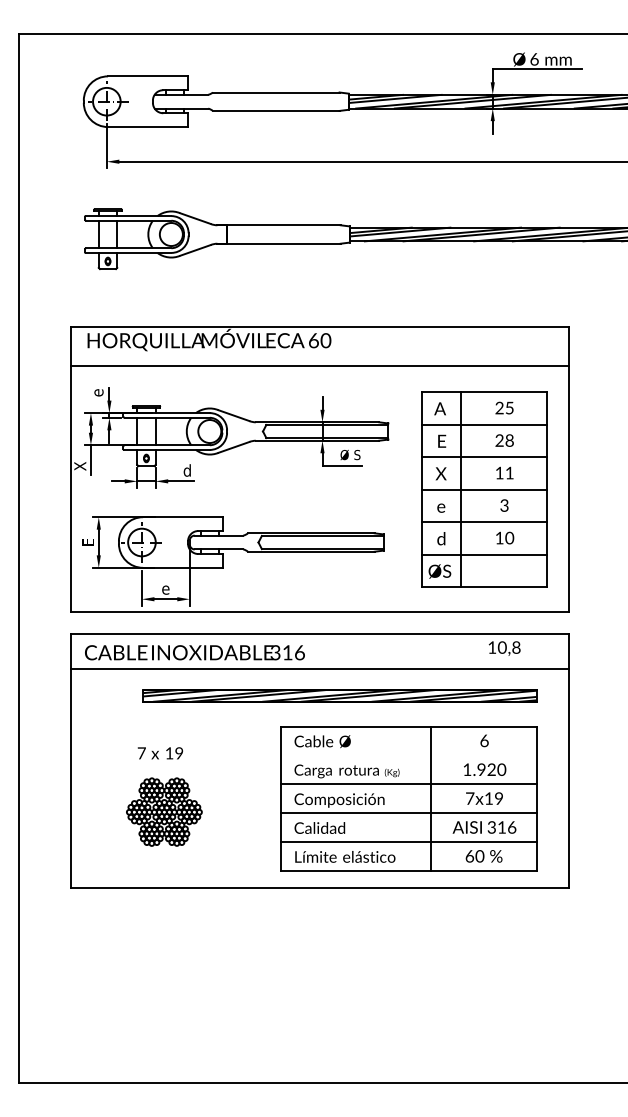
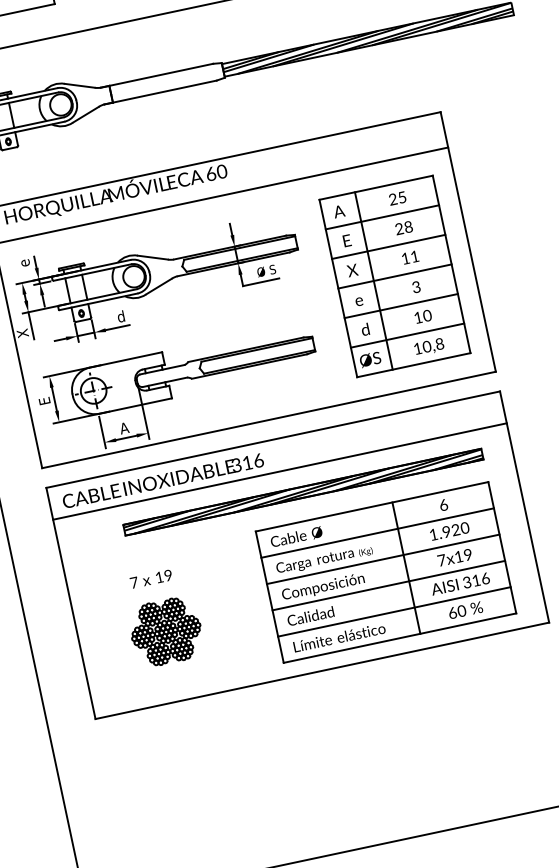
text: (165, 588) -> (124, 428), e -> A
text: (504, 648) -> (429, 347), moved
line: (408, 755) -> (377, 533), added

